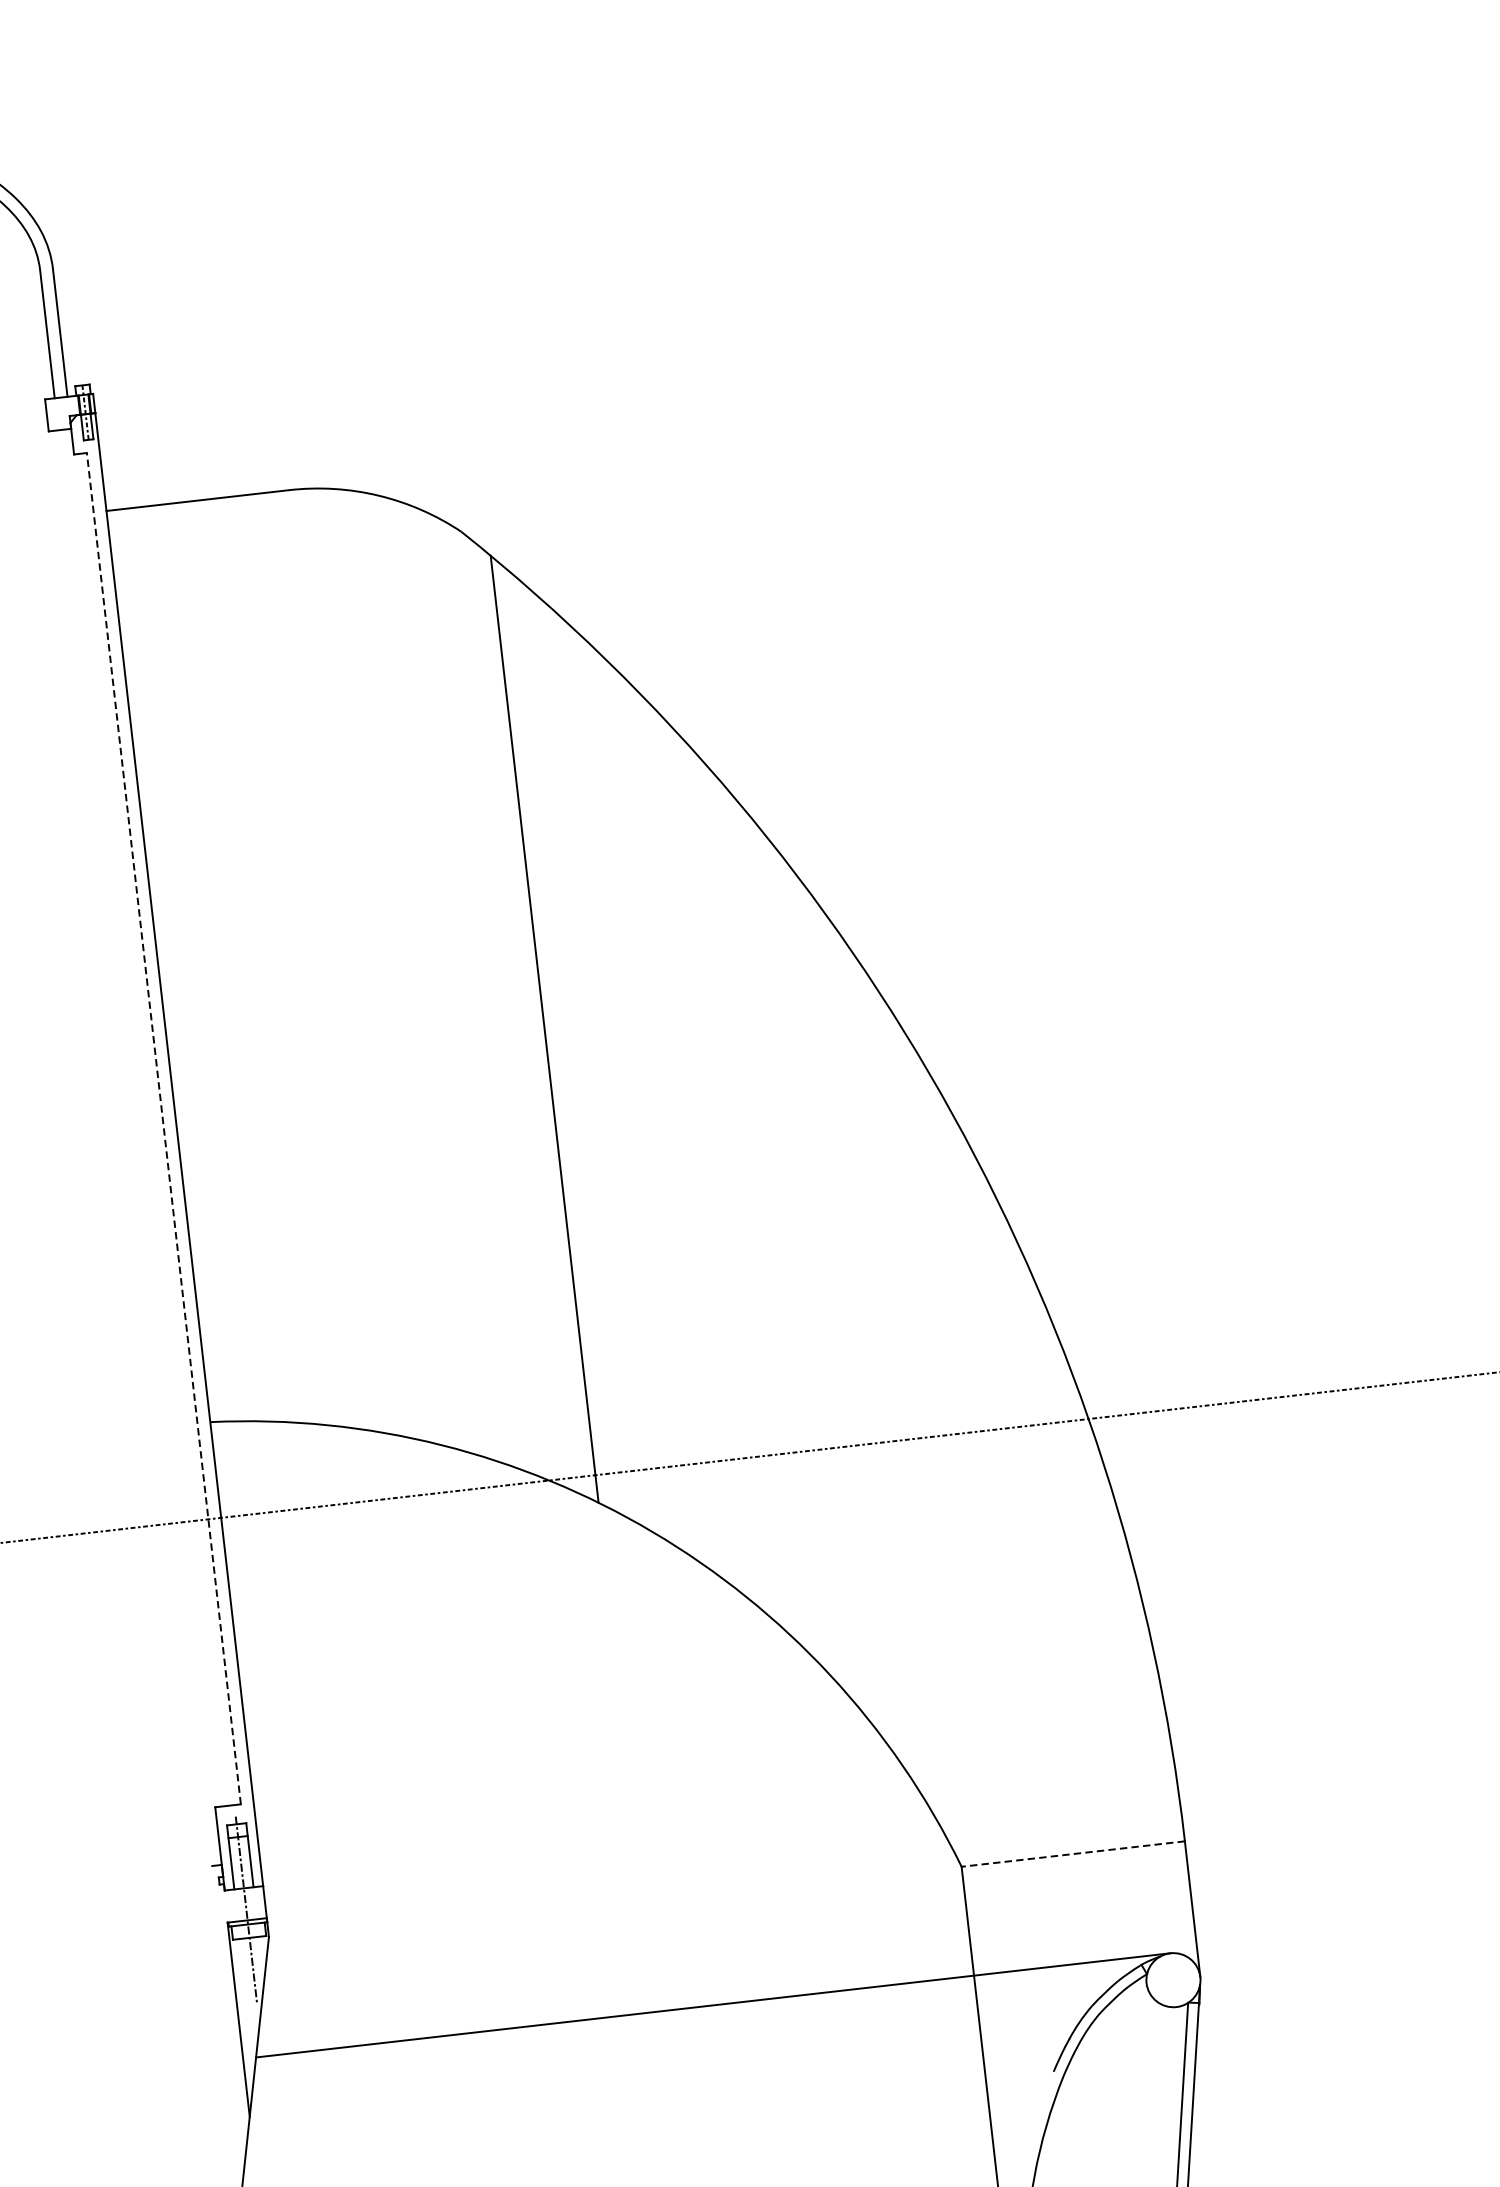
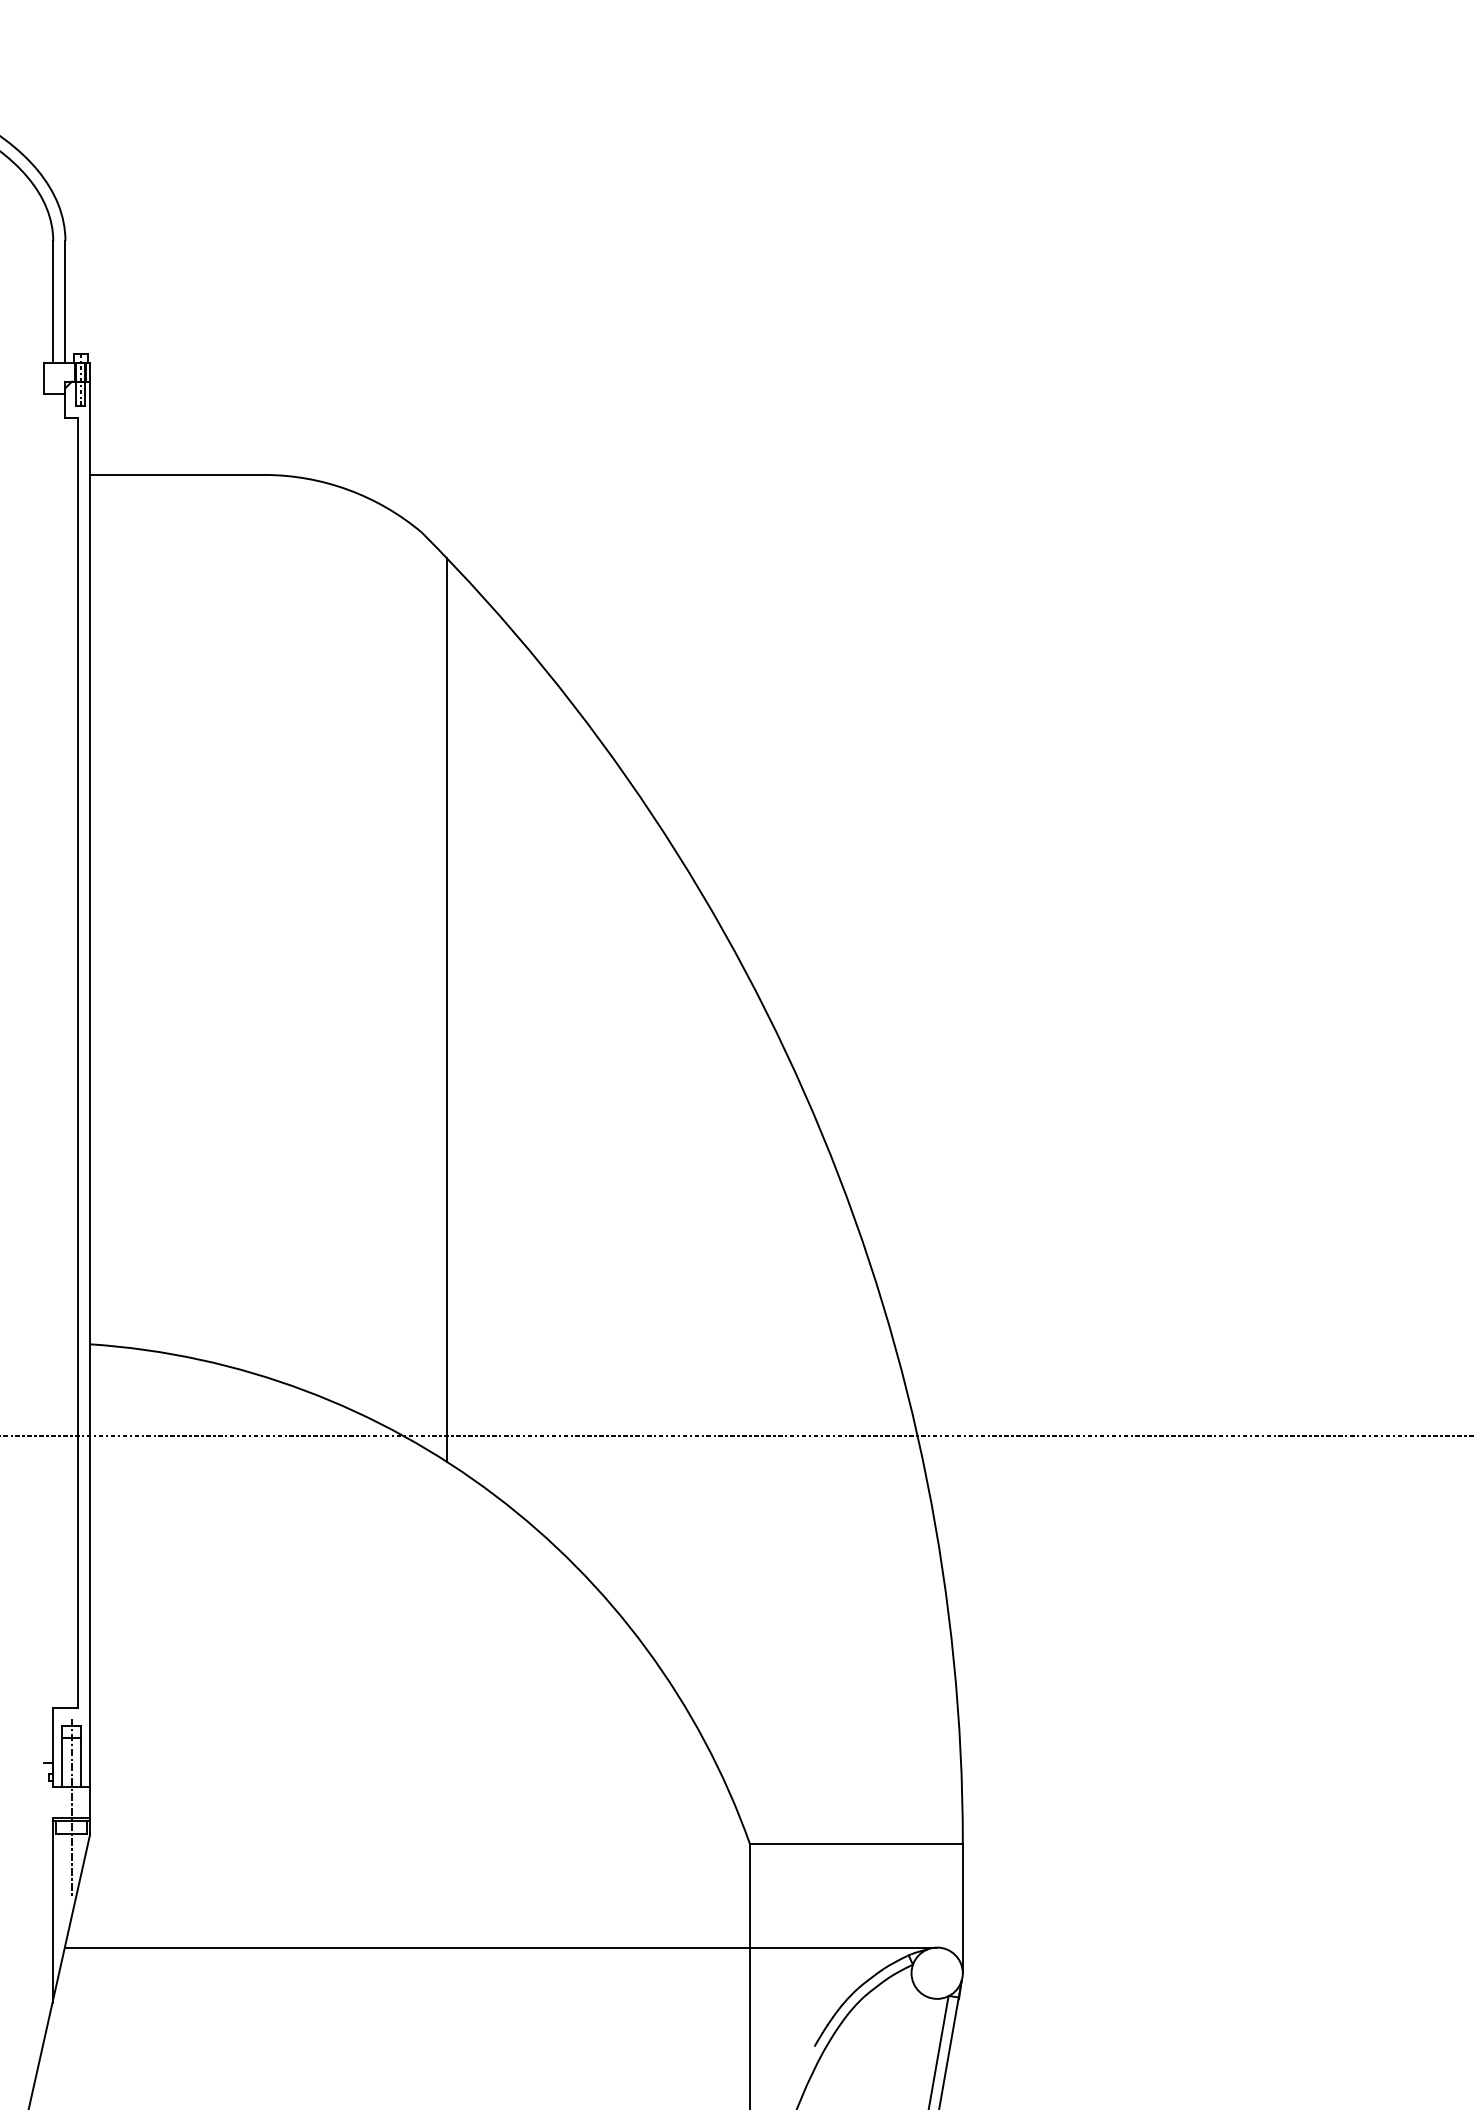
line: (163, 1128) -> (77, 1062), dashed -> solid
line: (1073, 1853) -> (856, 1843), dashed -> solid

